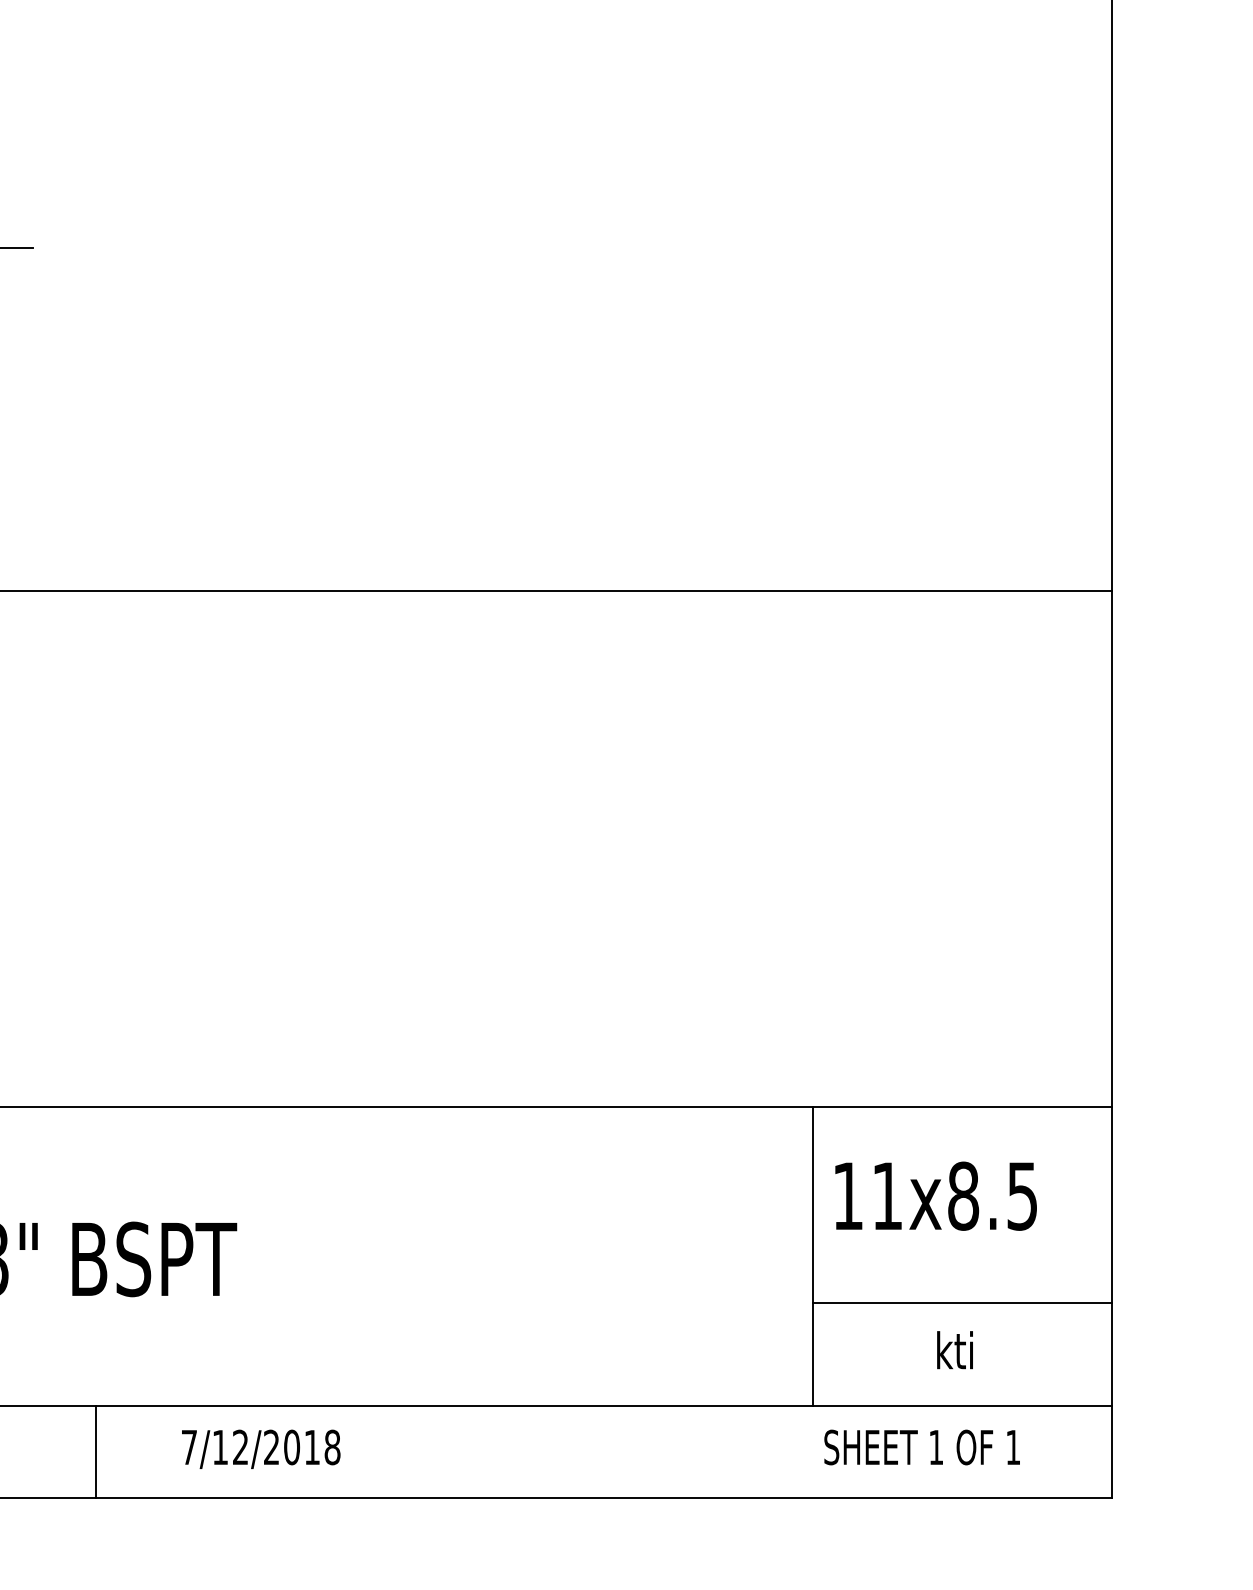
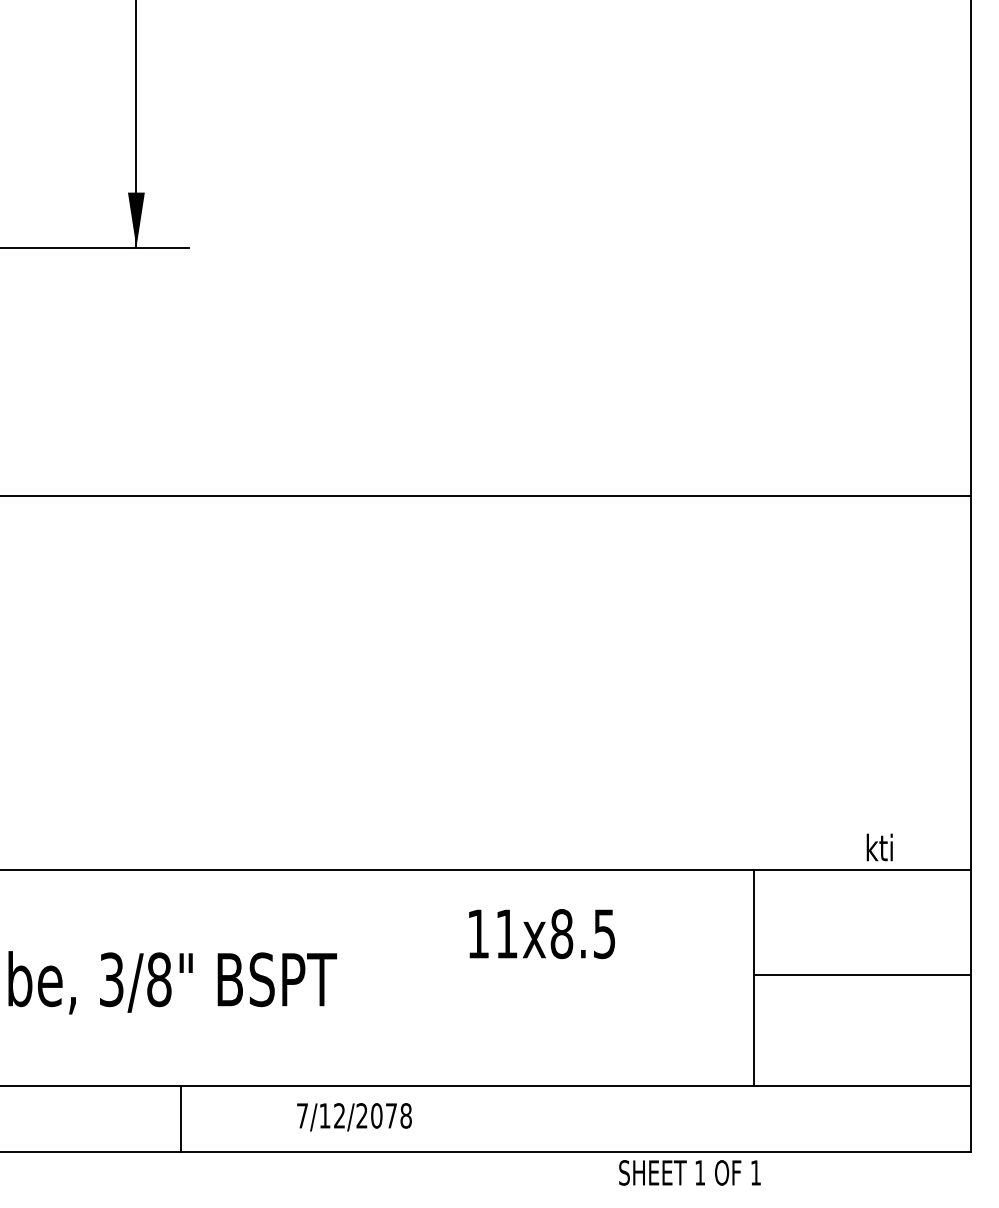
text: (935, 1196) -> (541, 934), moved
line: (962, 1303) -> (862, 975), moved
text: (954, 1350) -> (879, 847), moved
text: (312, 1446) -> (391, 1115), 7/12/2018 -> 7/12/2078
text: (921, 1446) -> (689, 1172), moved
line: (96, 1452) -> (181, 1119), moved

